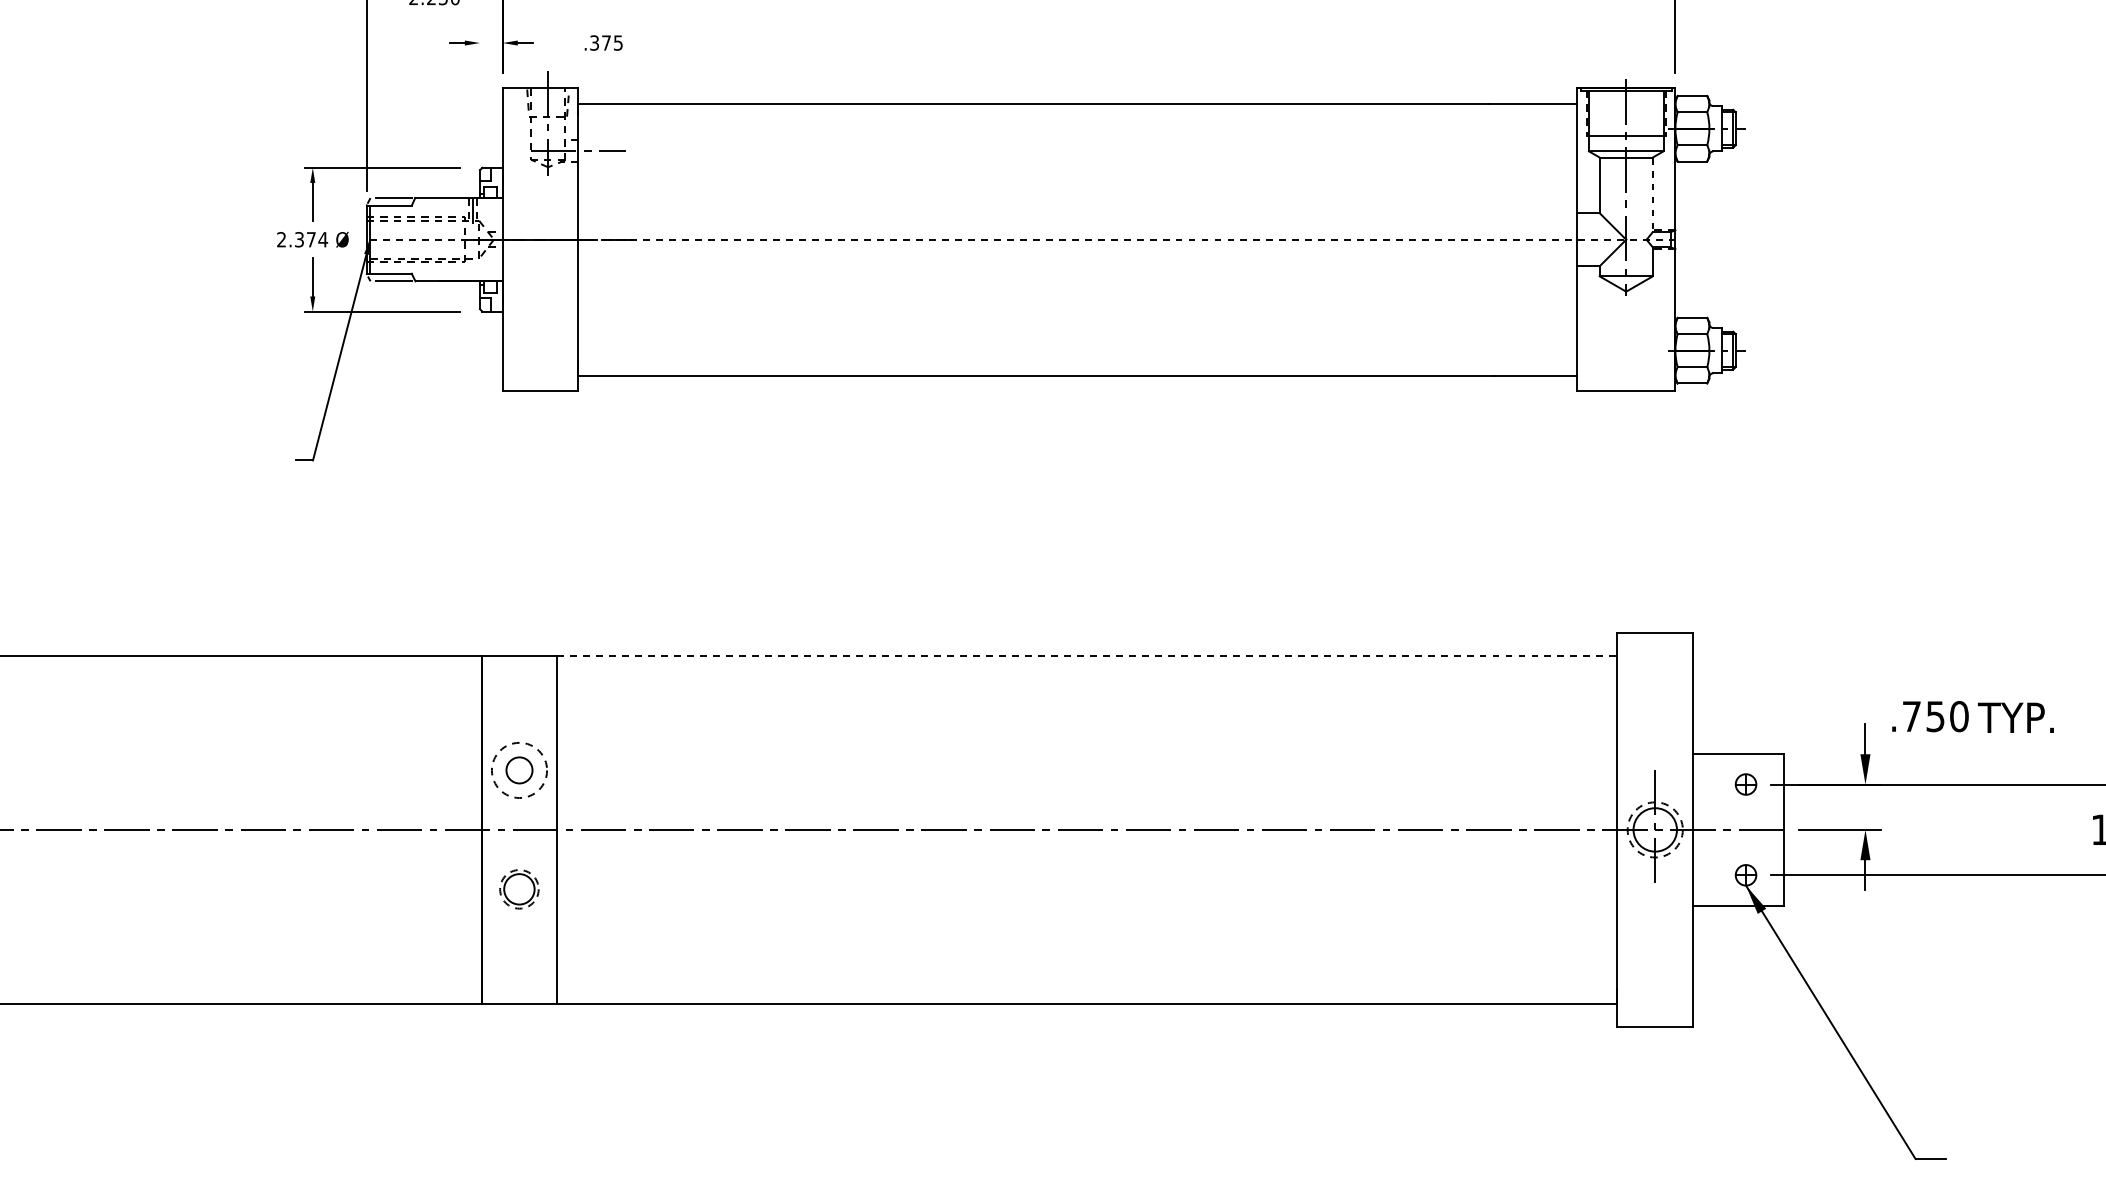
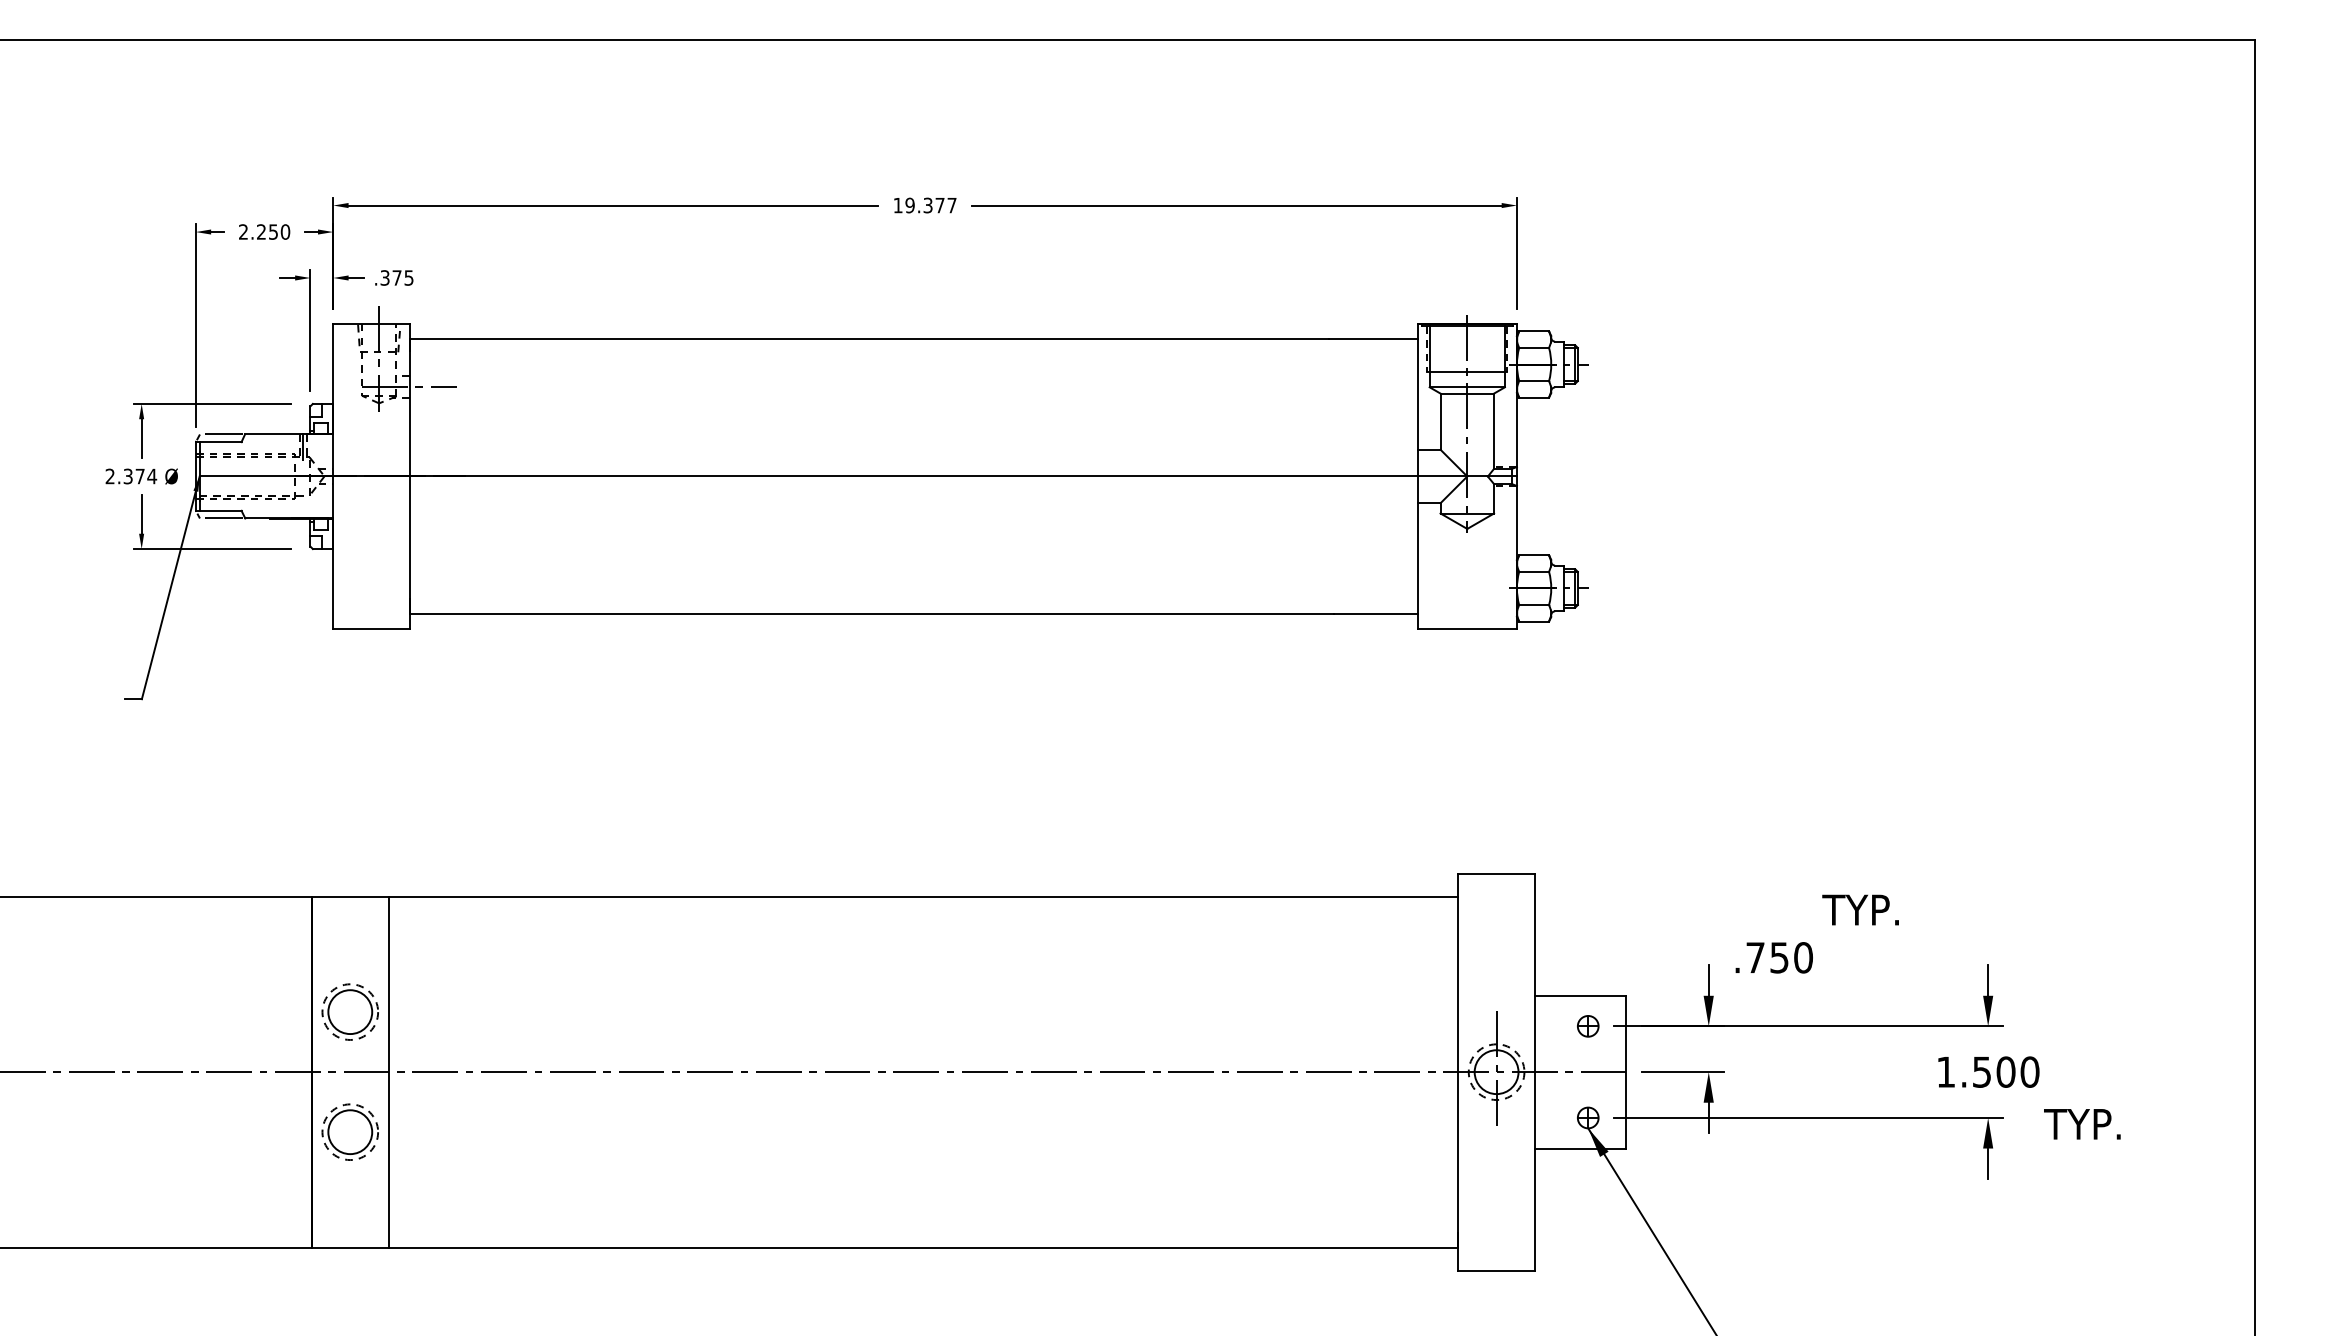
text: (603, 42) -> (394, 277), moved
line: (480, 95) -> (310, 330), added
line: (1653, 195) -> (1494, 431), dashed -> solid
line: (1023, 239) -> (858, 476), dashed -> solid
line: (1087, 655) -> (923, 896), dashed -> solid
text: (2015, 717) -> (1860, 909), moved
circle: (519, 770) -> (350, 1012), size x1.67
part: (518, 888) -> (349, 1131), size x1.43

